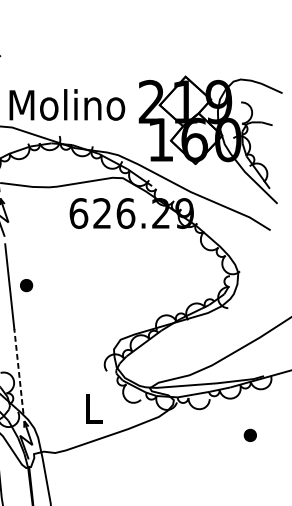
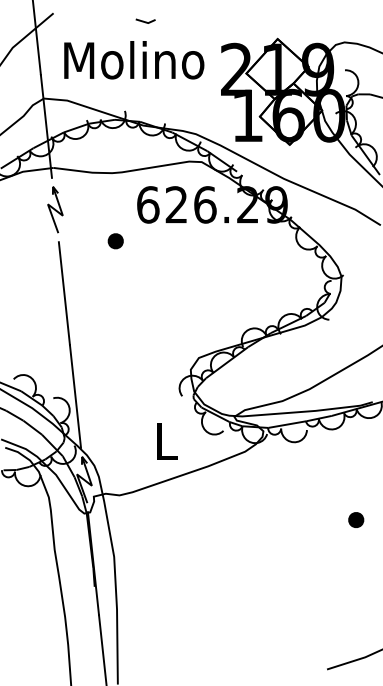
line: (76, 62) -> (145, 21), added
text: (67, 105) -> (134, 60), moved
part: (26, 285) -> (115, 241), moved
line: (18, 371) -> (75, 396), dashed -> solid
part: (250, 434) -> (356, 519), moved

